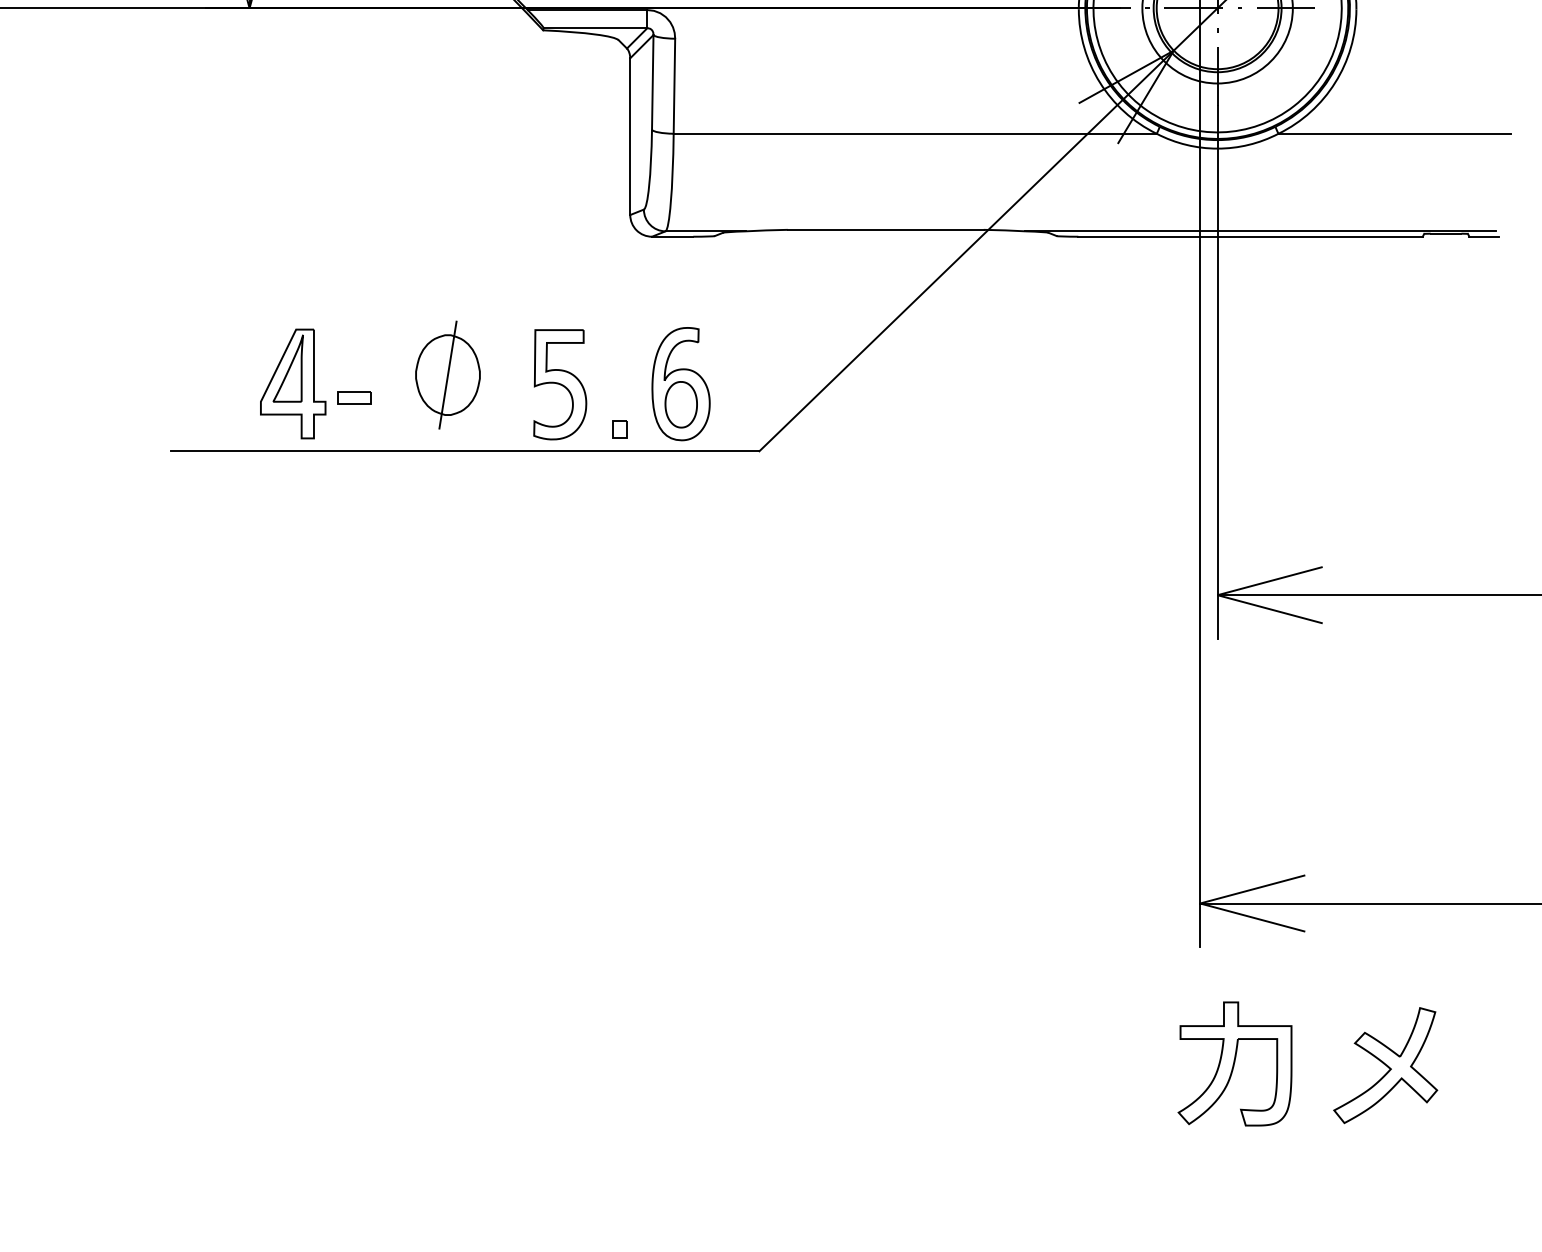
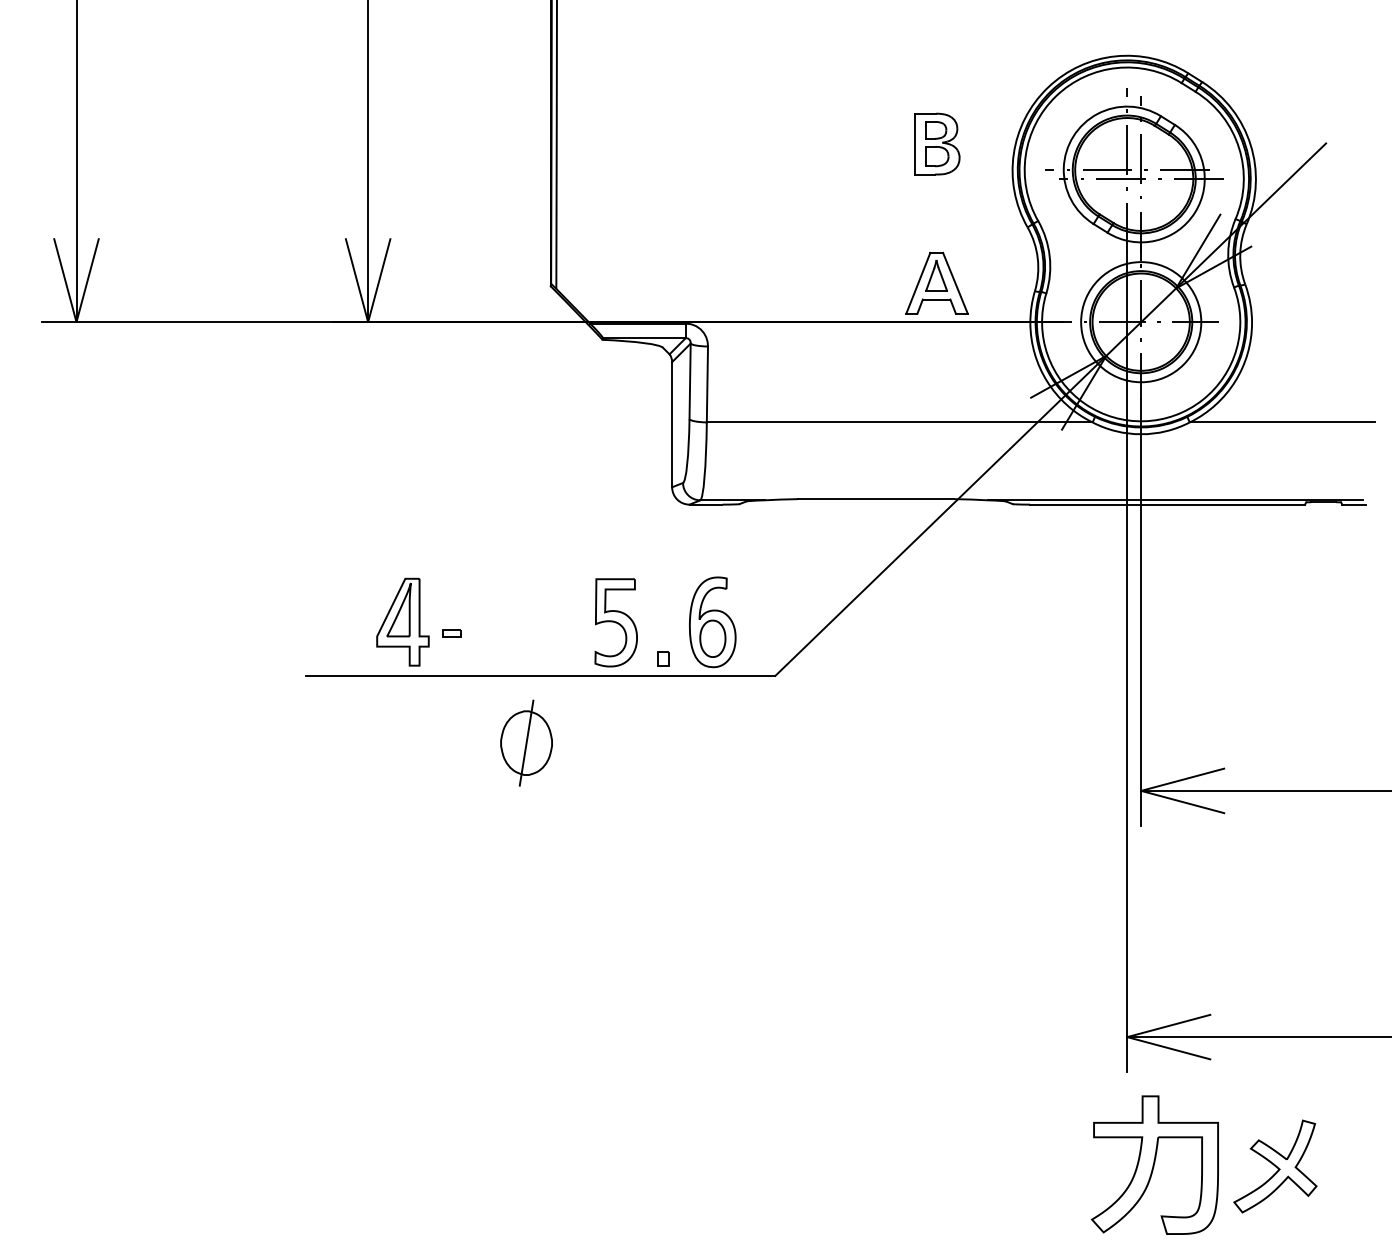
part: (447, 374) -> (526, 742), moved
part: (353, 398) -> (451, 633), size x0.7
part: (1235, 1064) -> (1155, 1165), size x1.4

